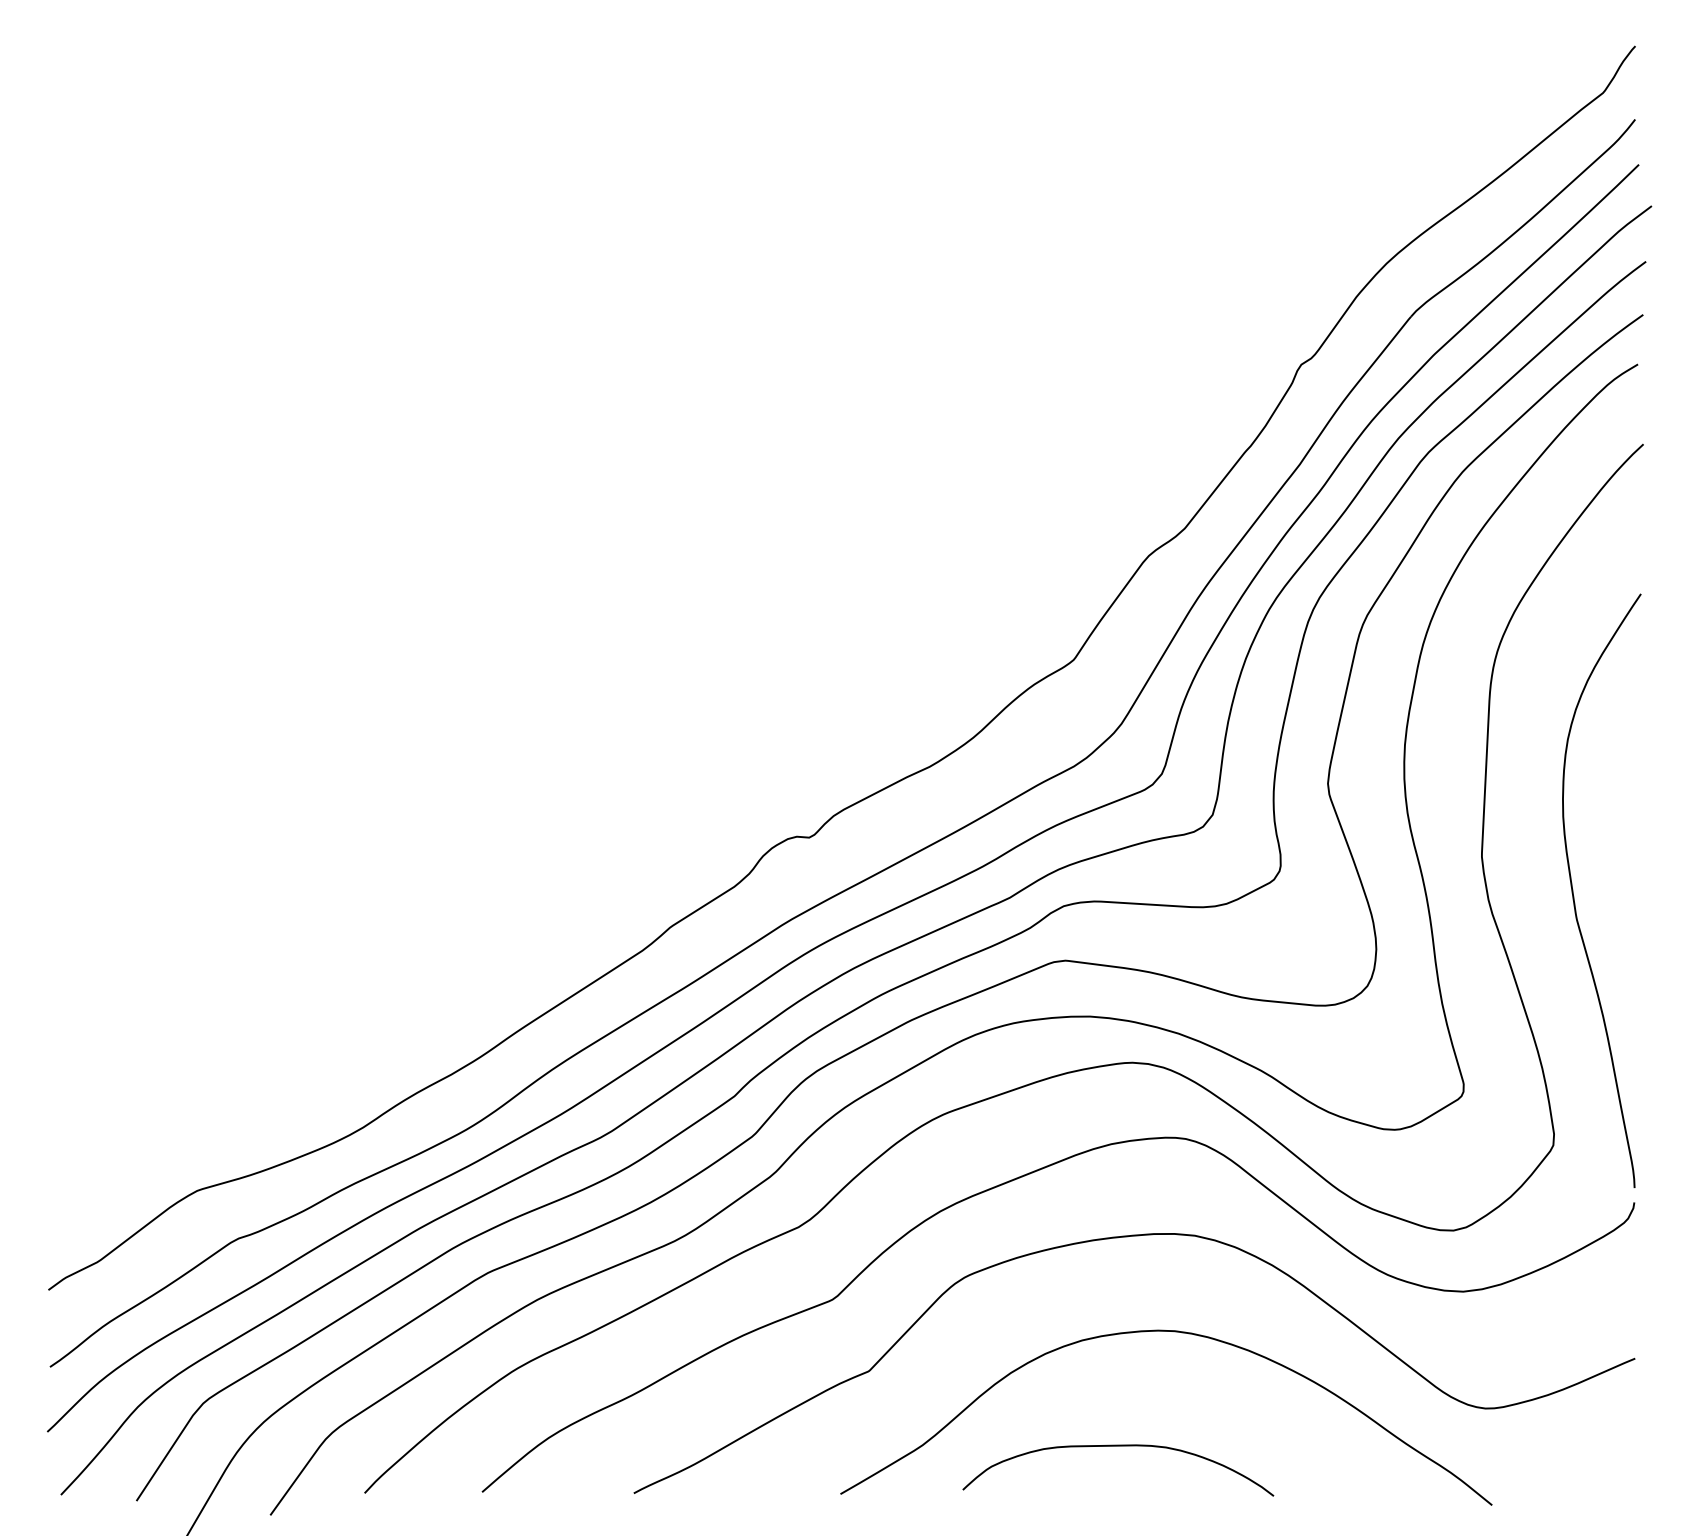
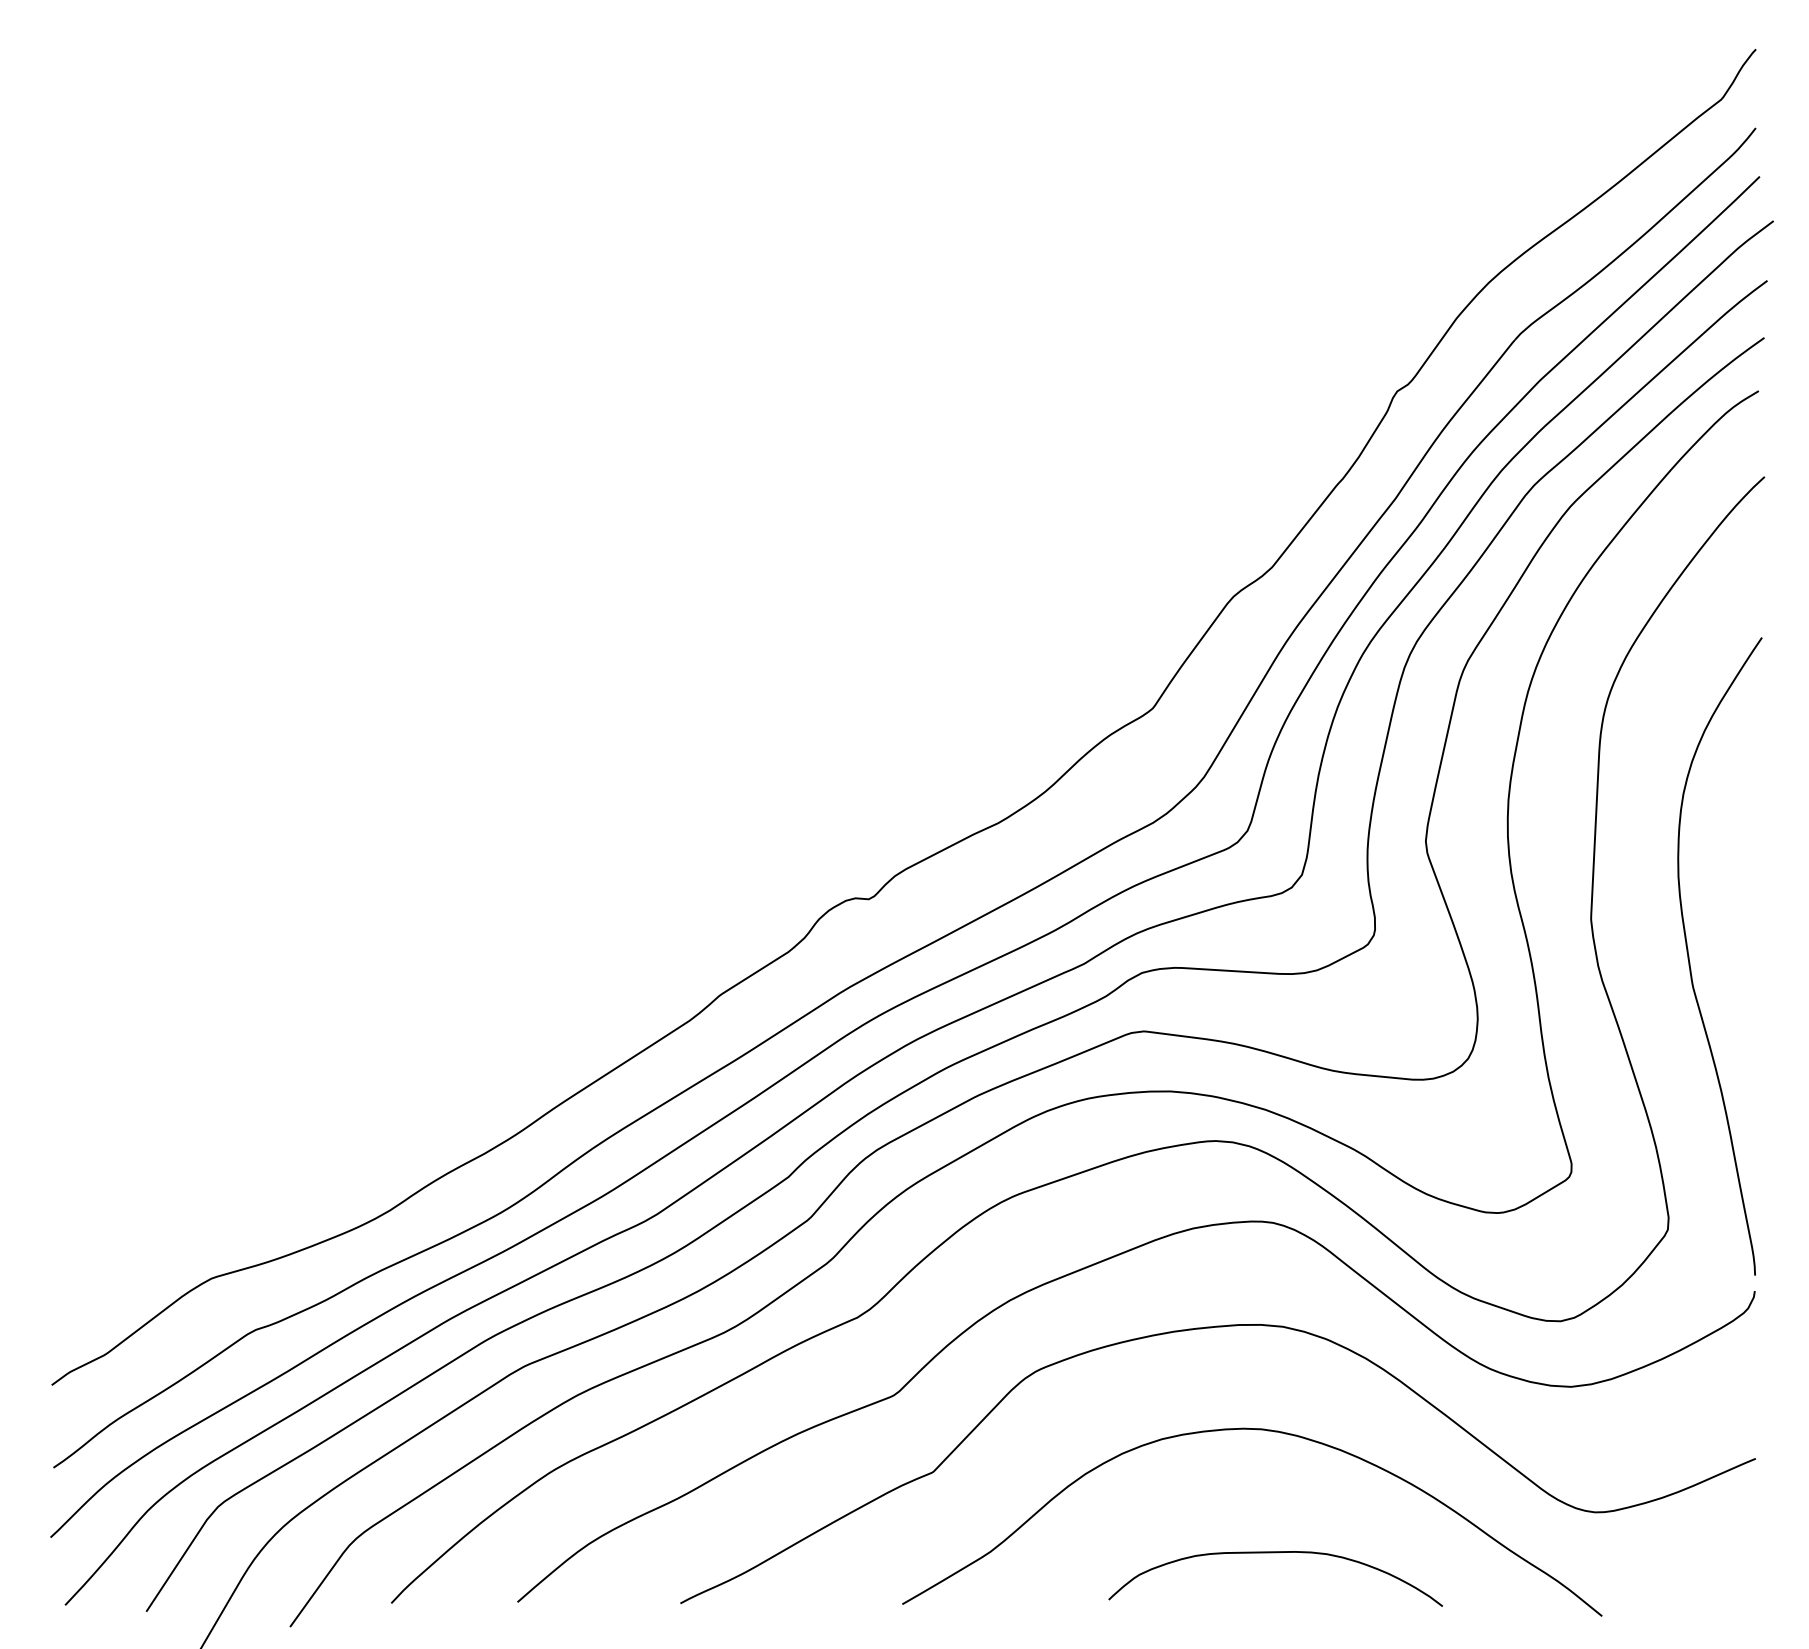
curve: (1118, 1446) -> (1275, 1553), moved

